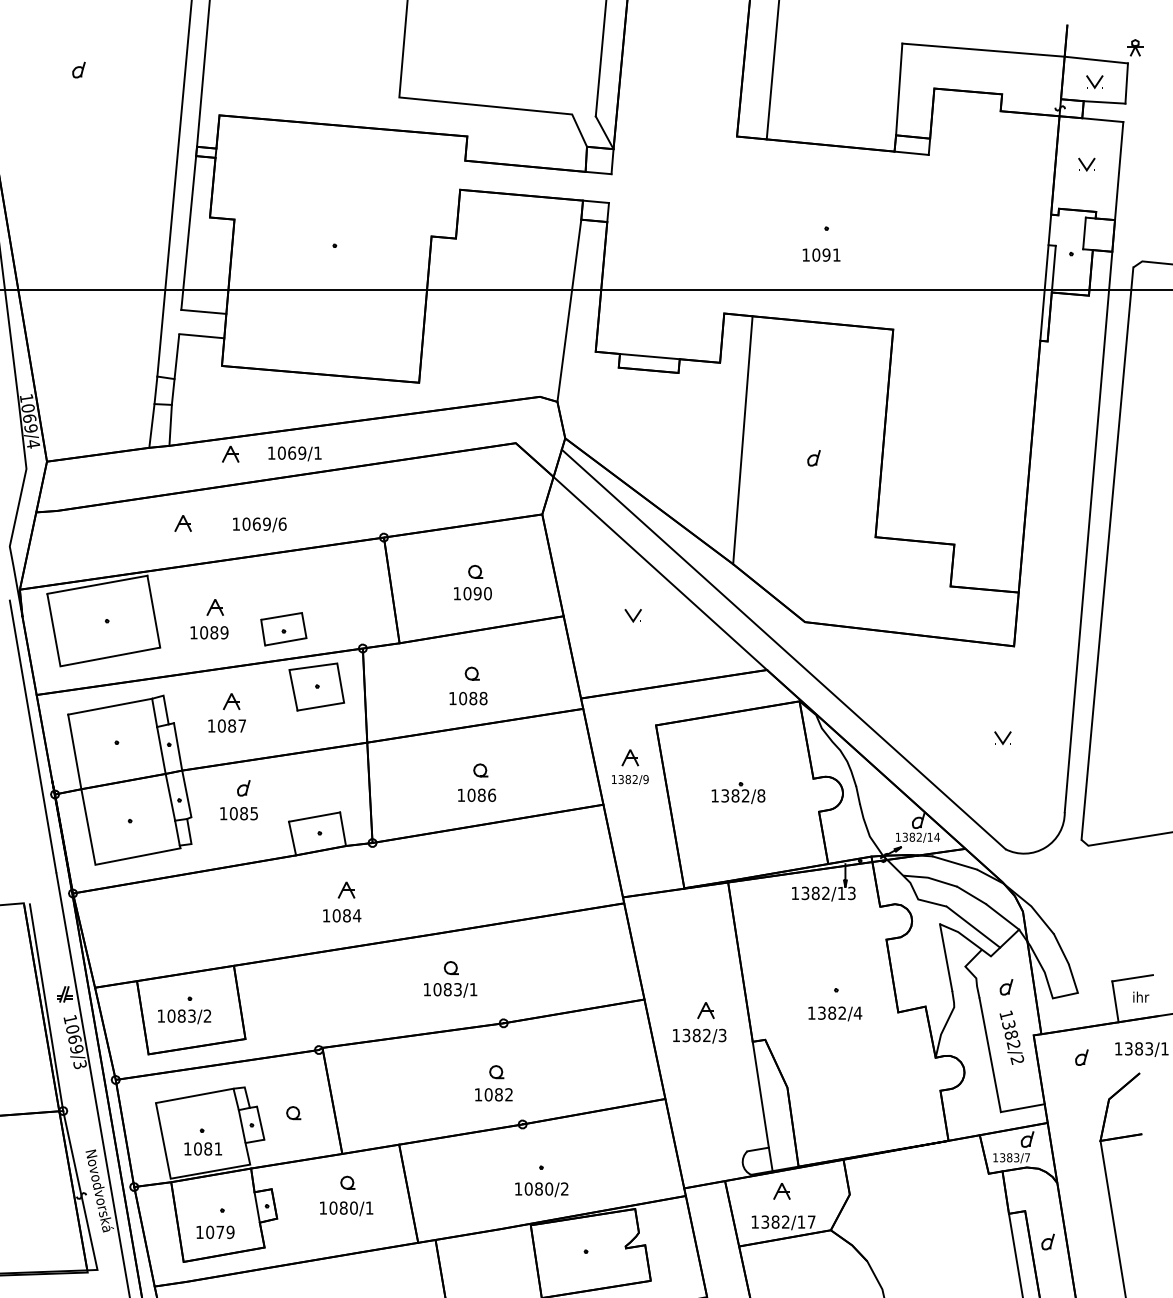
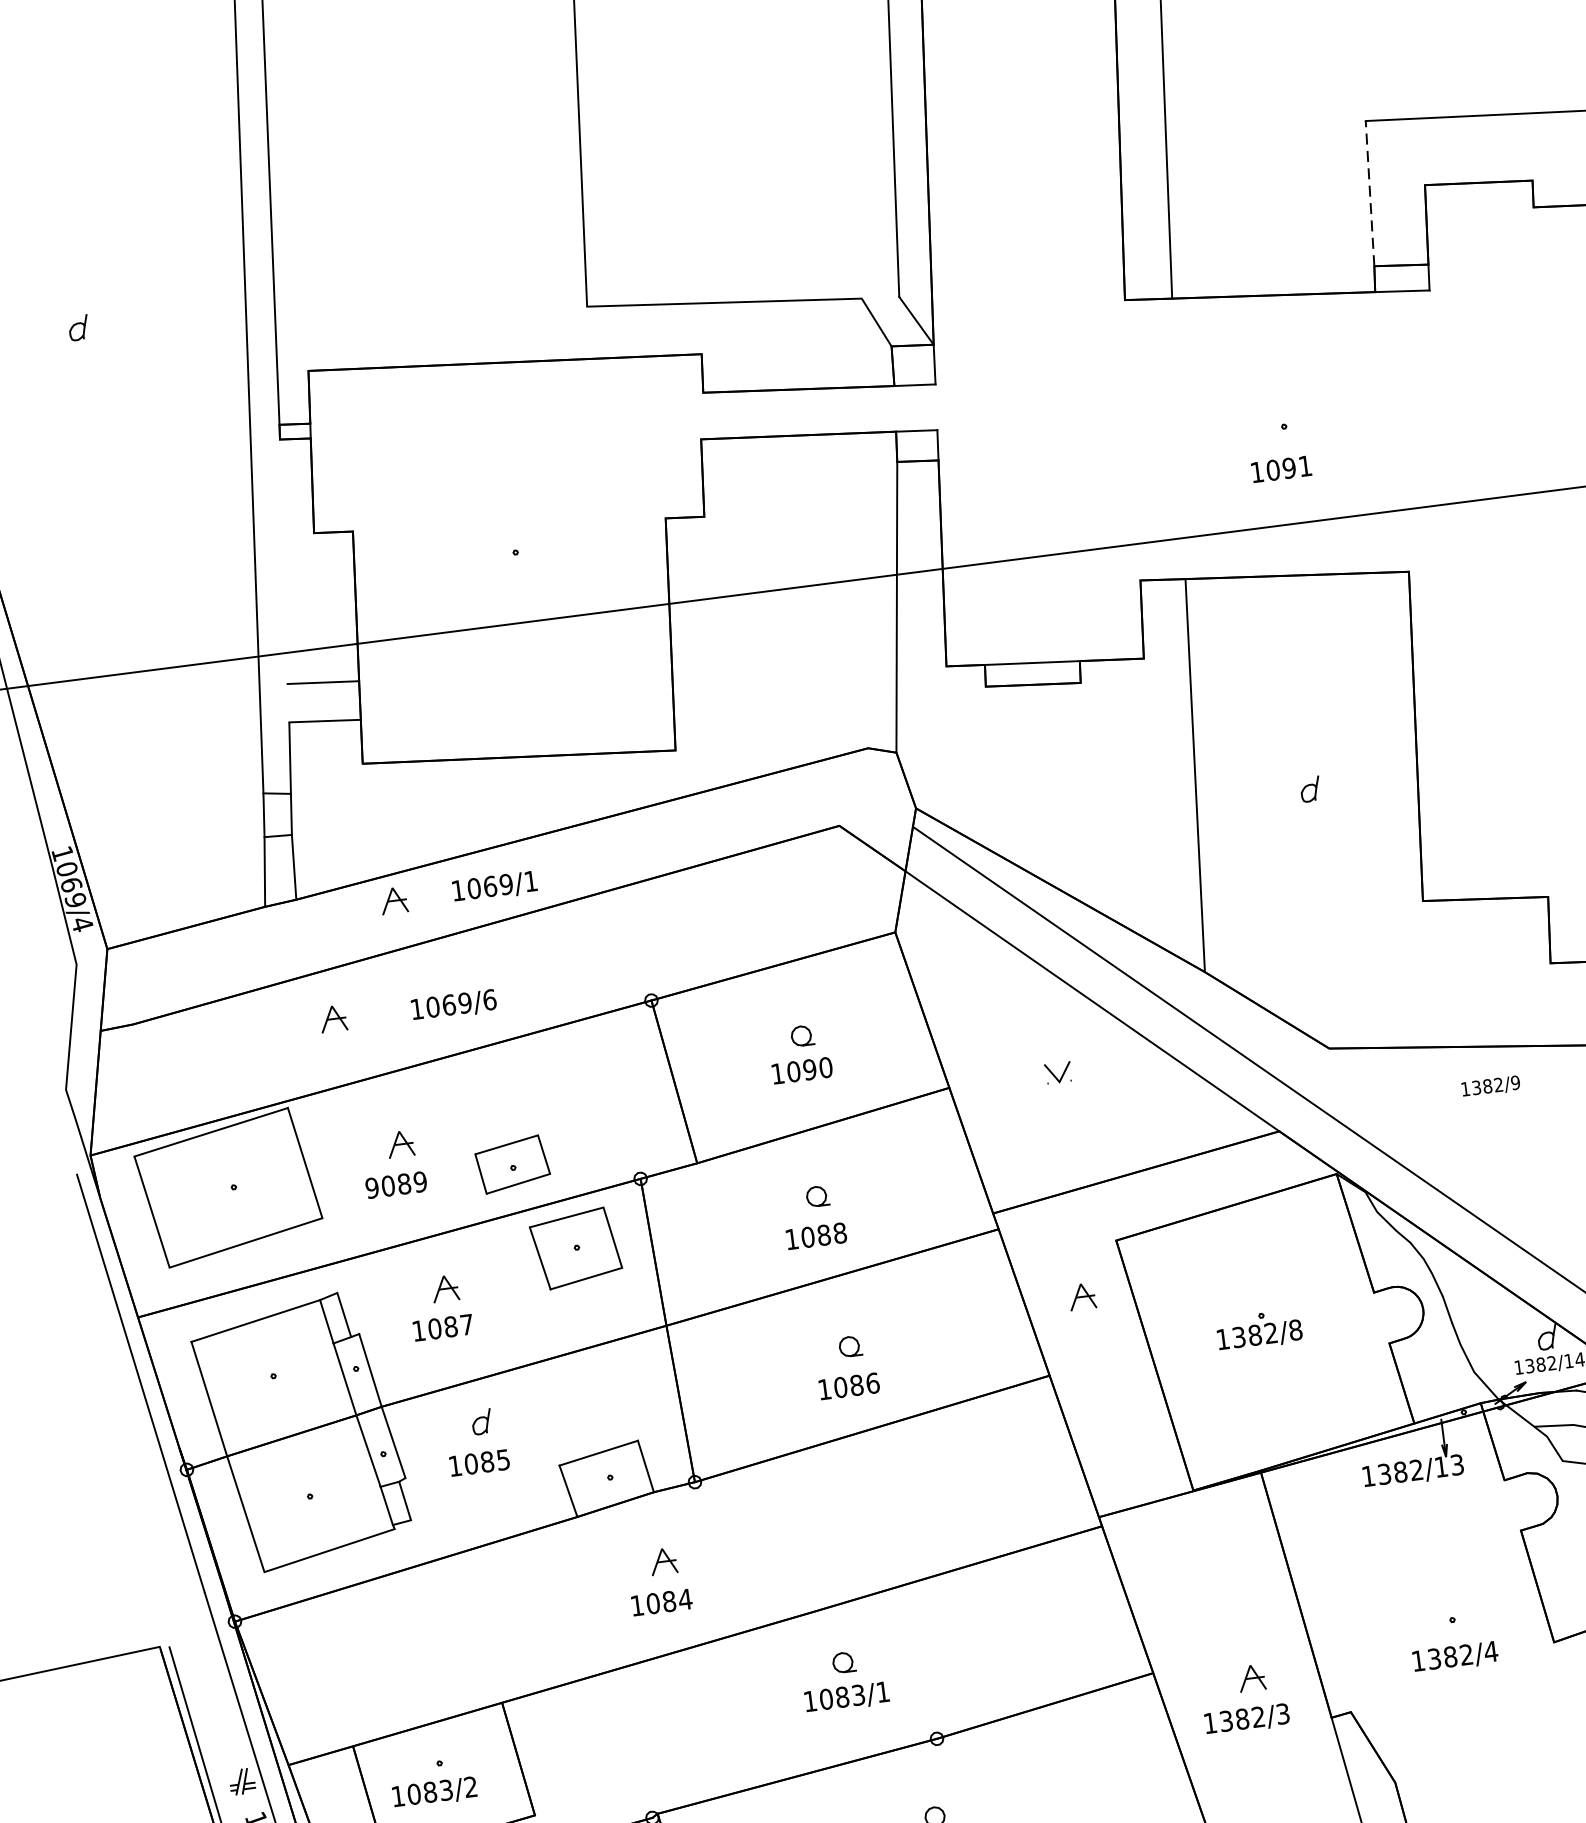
line: (899, 89) -> (1370, 193), solid -> dashed
line: (188, 232) -> (283, 561), removed
text: (193, 632) -> (371, 1187), 1089 -> 9089
text: (630, 780) -> (1491, 1087), moved

